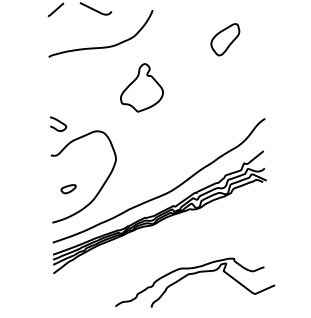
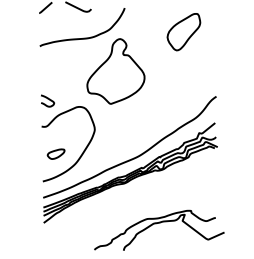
part: (224, 40) -> (183, 32), size x1.43
part: (141, 87) -> (115, 71), size x1.67
part: (67, 188) -> (55, 153), size x1.43

